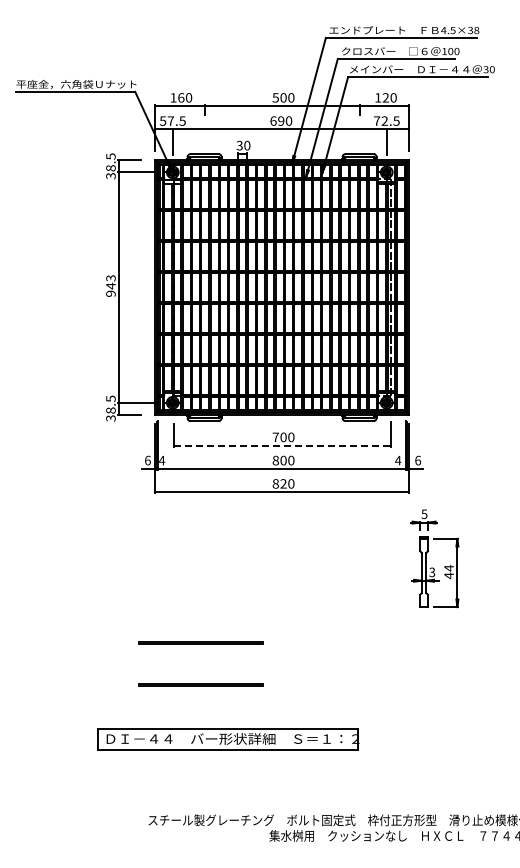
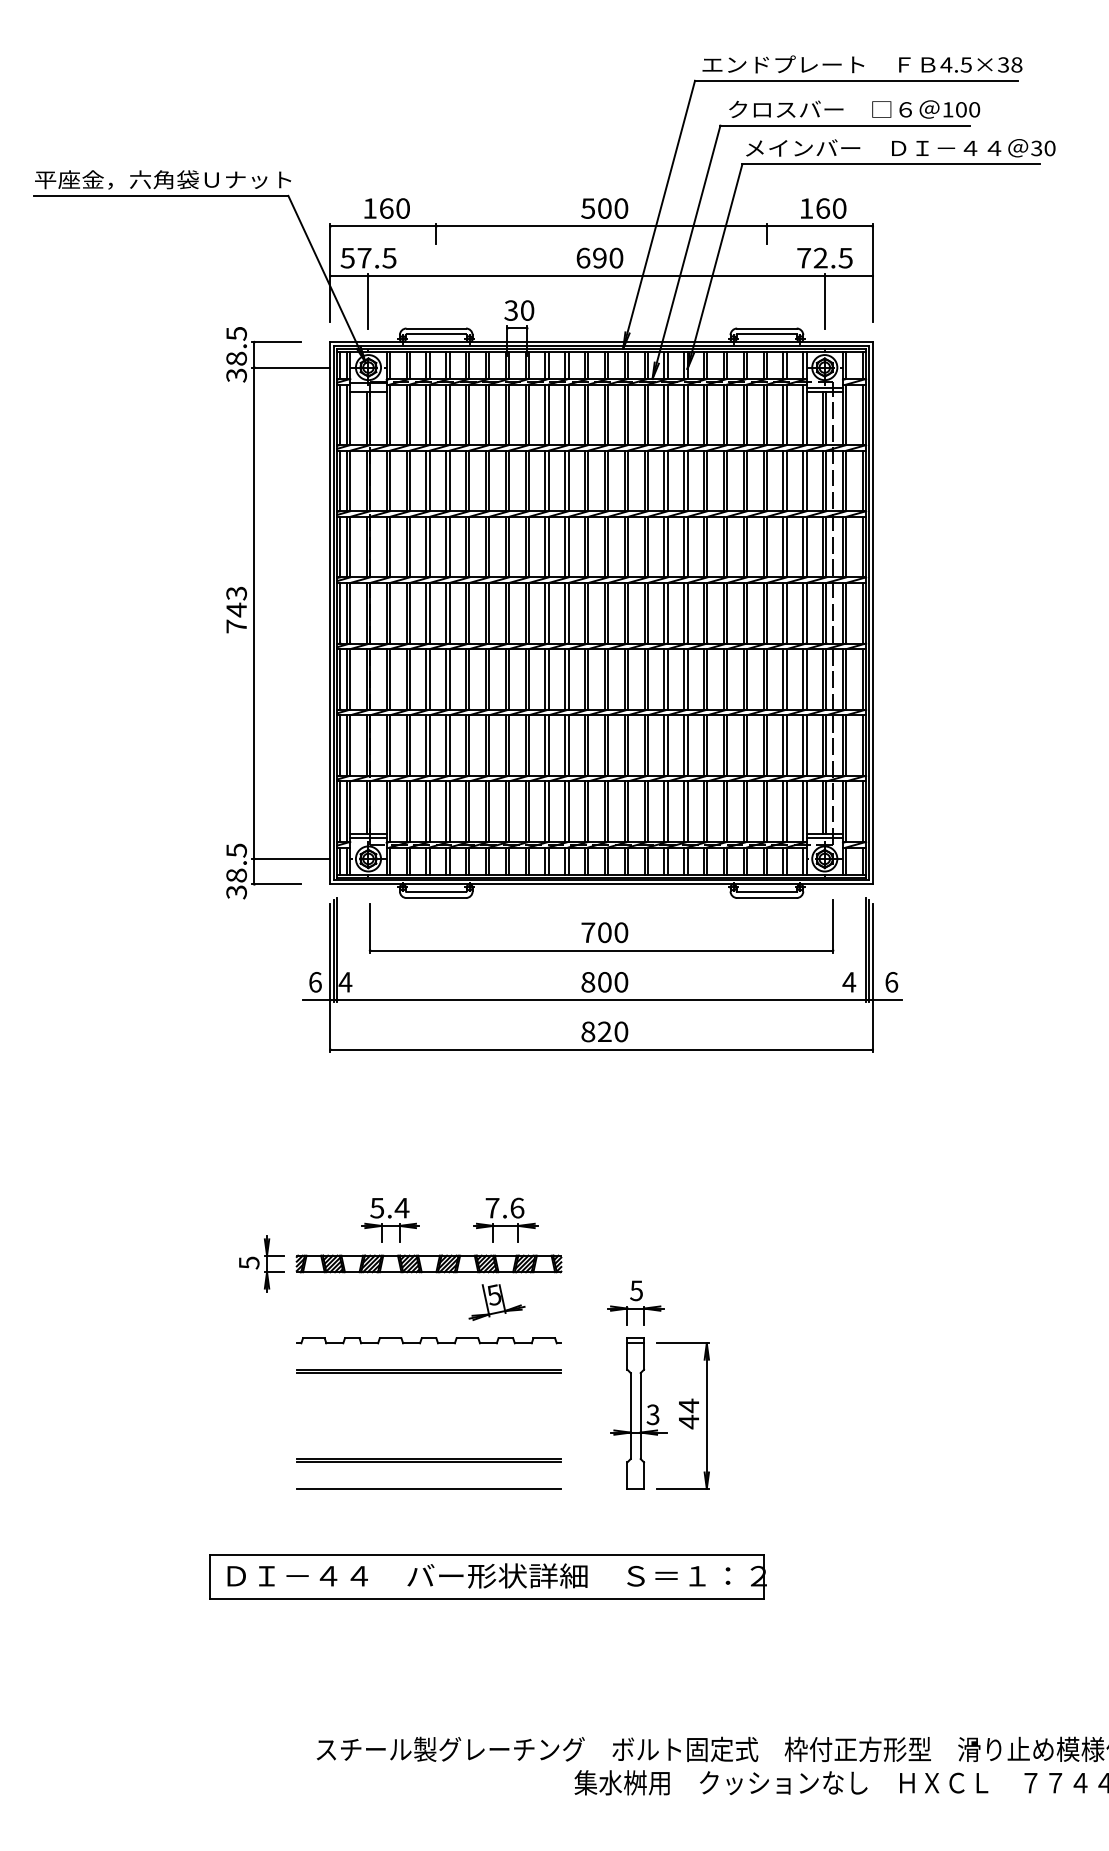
text: (385, 97) -> (822, 207), 120 -> 160
text: (110, 293) -> (235, 625), 943 -> 743
line: (282, 445) -> (602, 950), dashed -> solid
part: (426, 558) -> (640, 1385), moved
part: (188, 595) -> (402, 1269), added
line: (201, 698) -> (429, 1489), added

